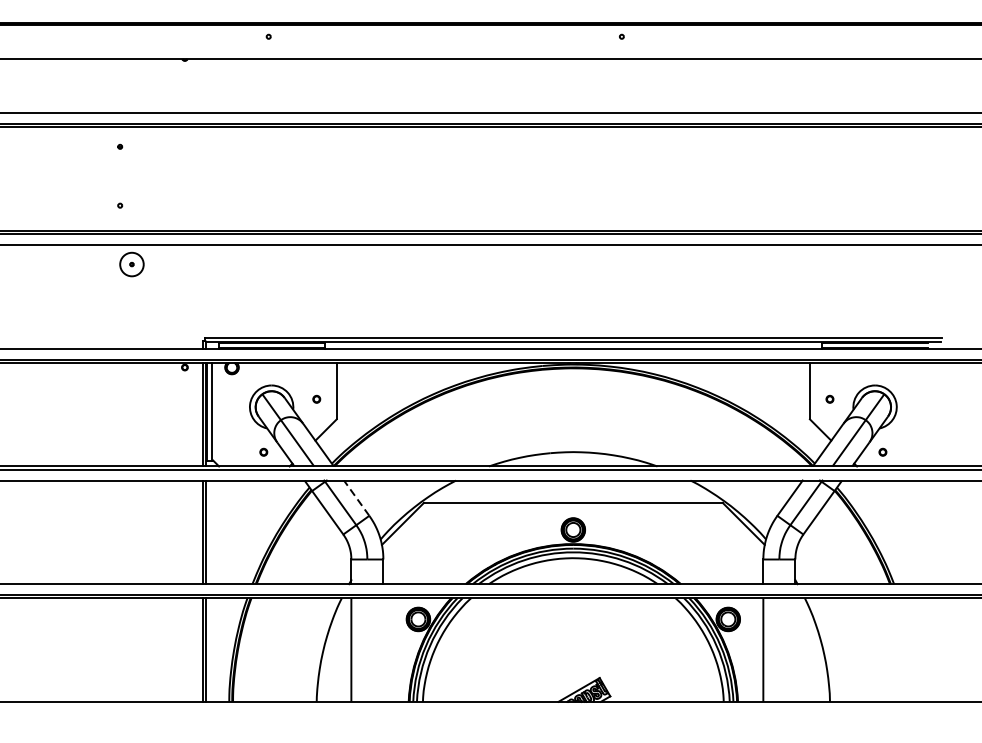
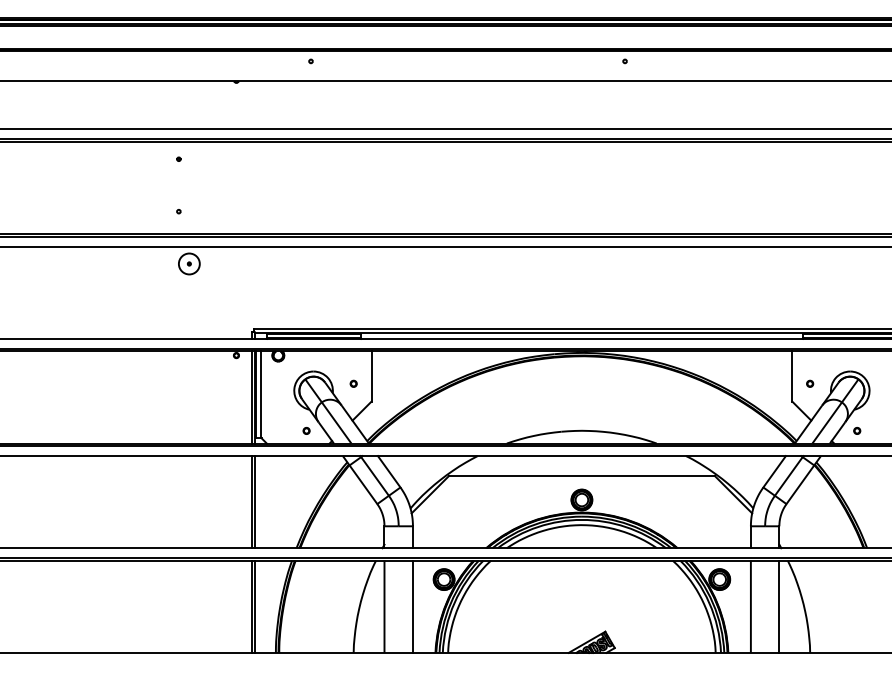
line: (355, 497) -> (388, 471), dashed -> solid
line: (382, 649) -> (412, 606), added
line: (795, 649) -> (779, 606), added

